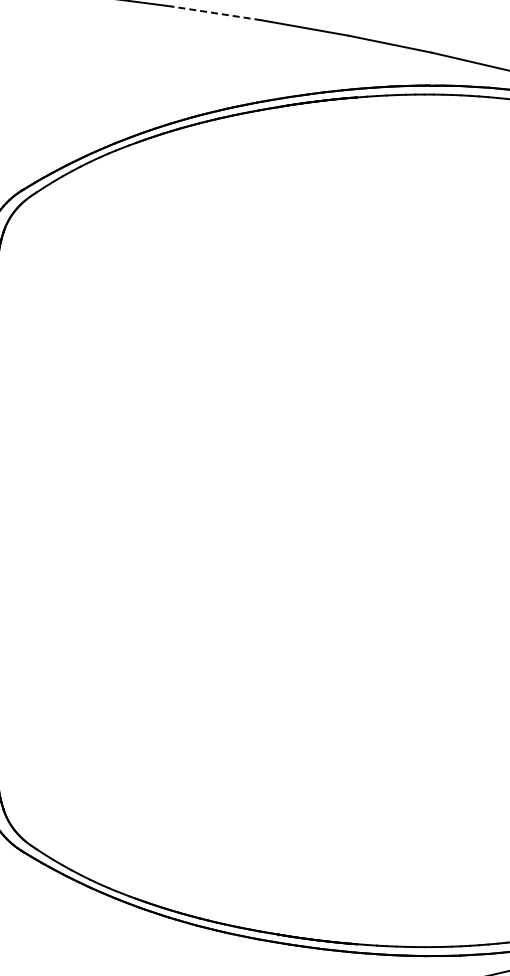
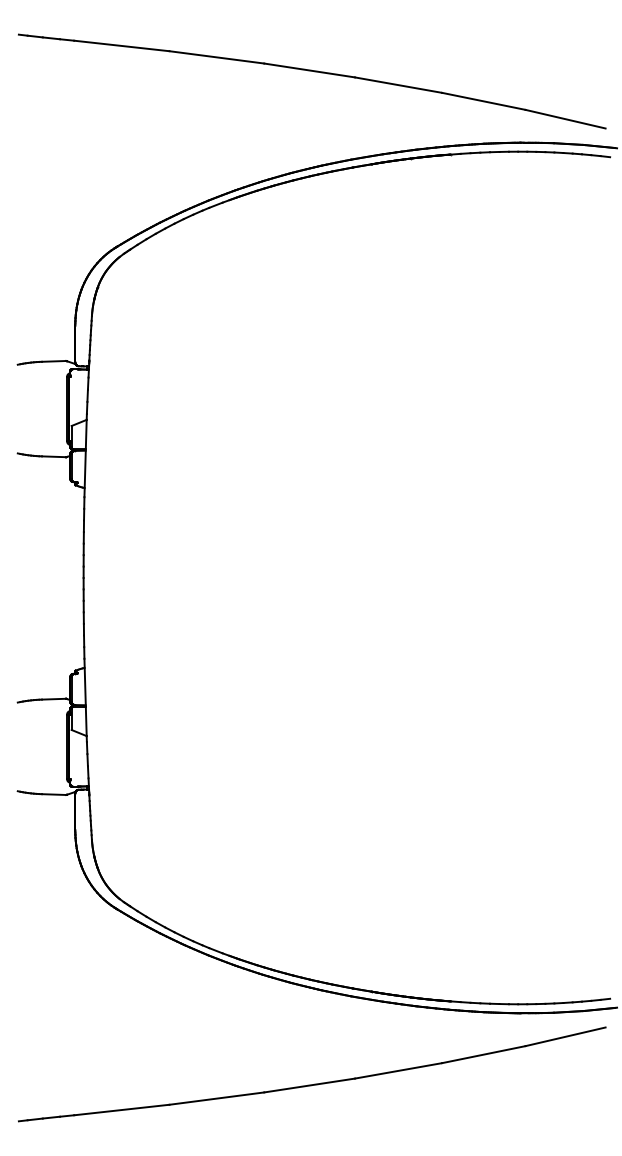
line: (215, 13) -> (309, 70), dashed -> solid

